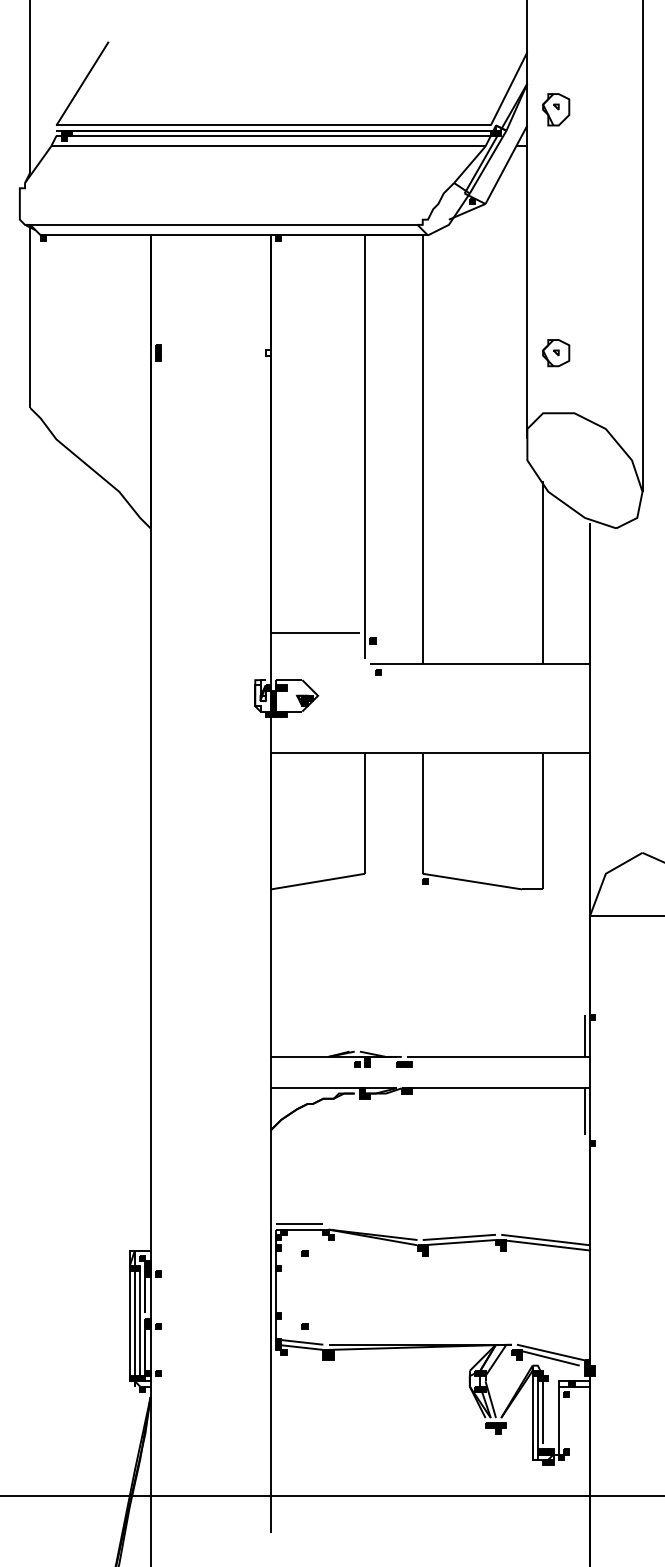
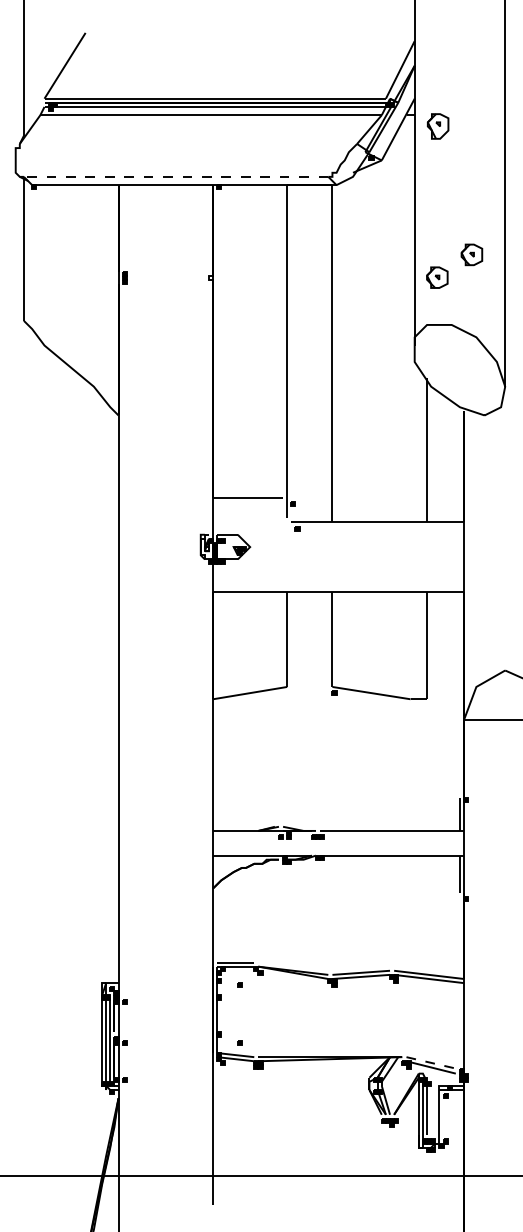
part: (556, 109) -> (438, 126), moved
line: (223, 224) -> (175, 176), solid -> dashed
part: (600, 324) -> (472, 255), added
line: (550, 1352) -> (432, 1063), solid -> dashed

